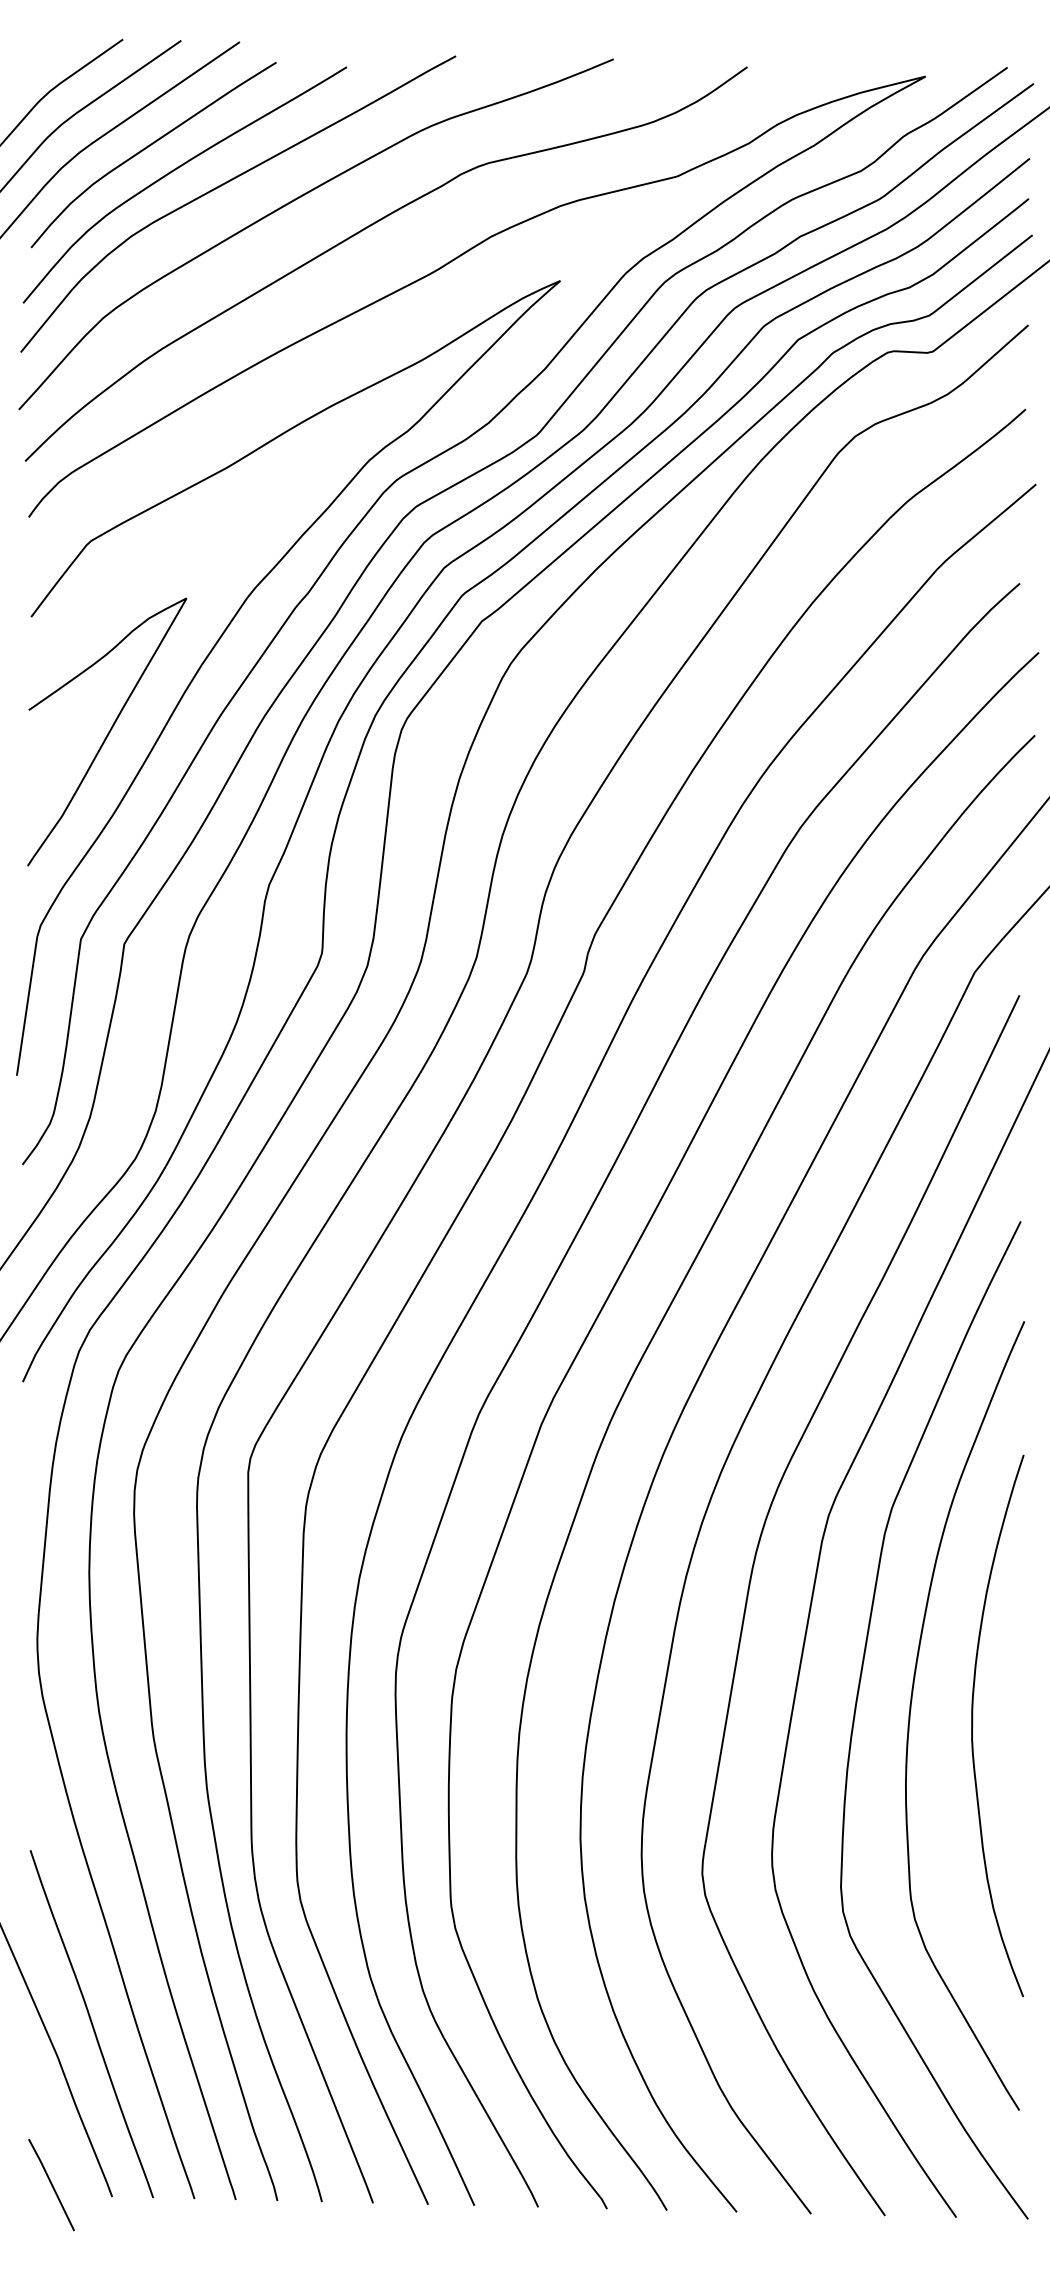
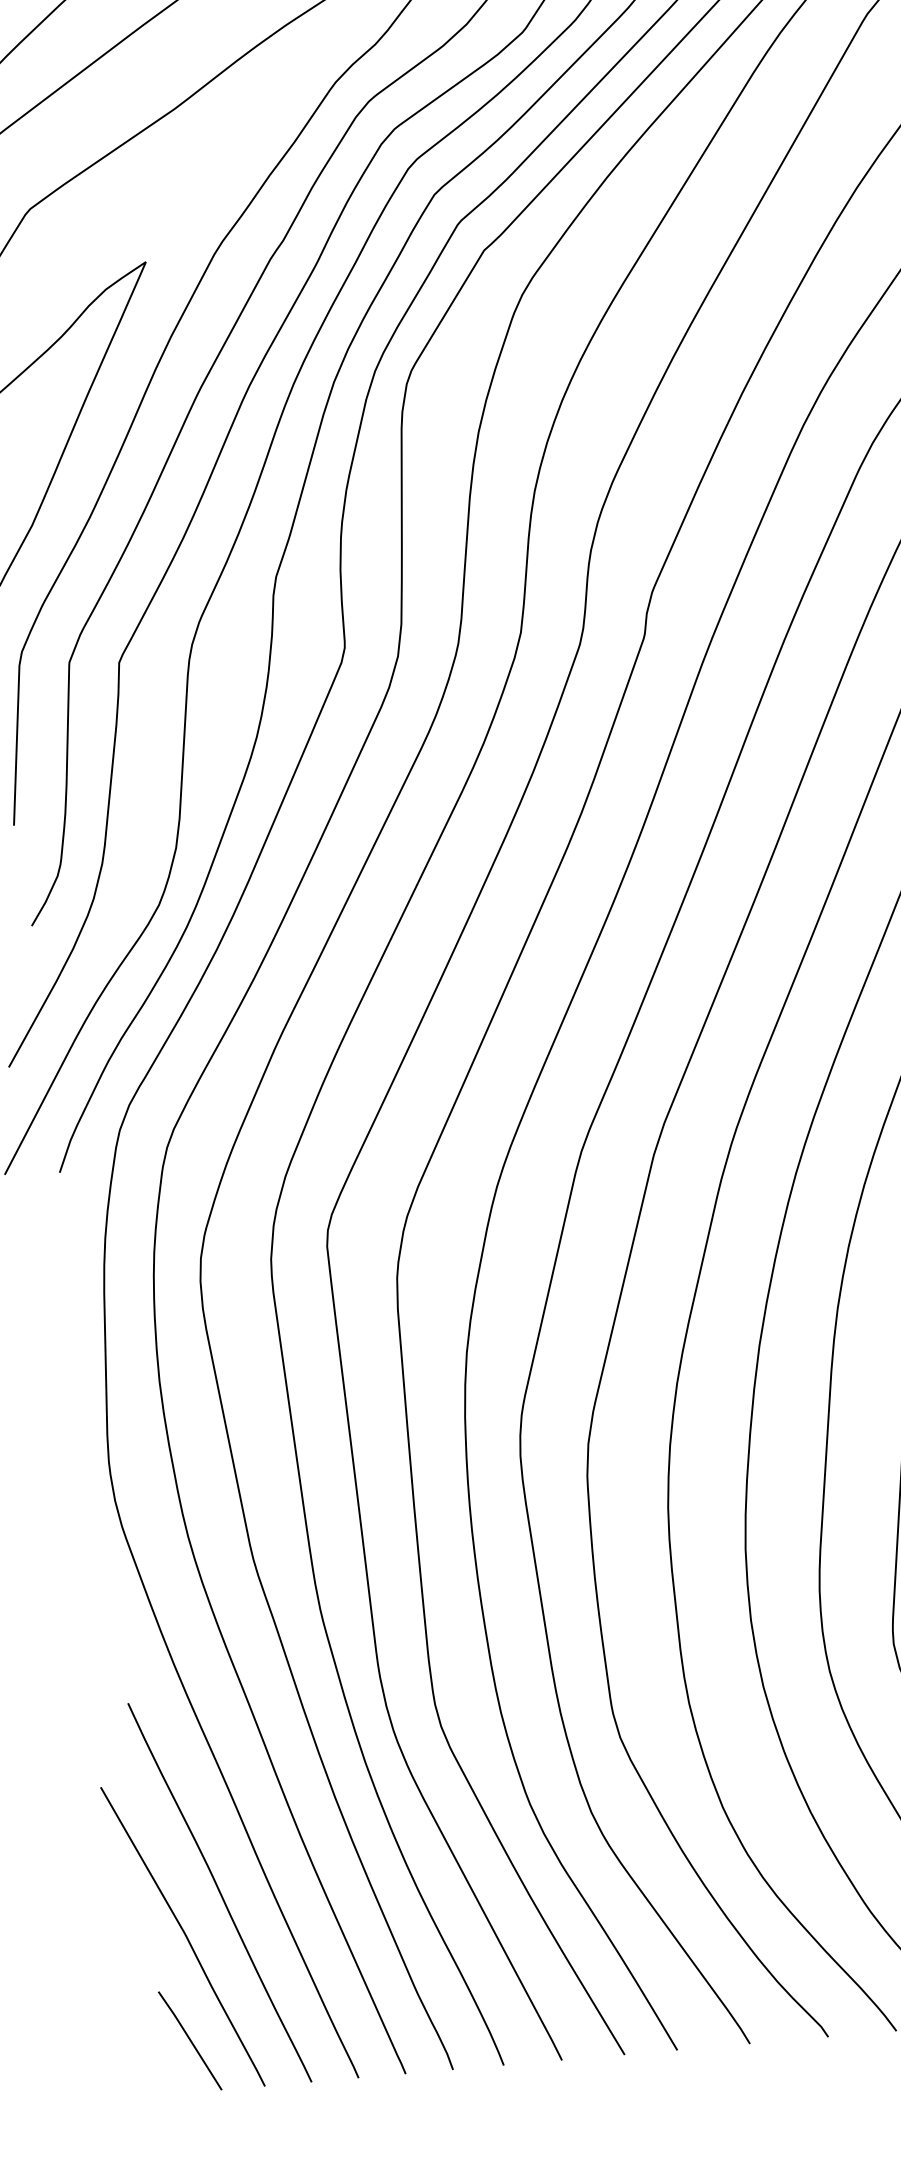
line: (51, 2185) -> (190, 2041), moved

